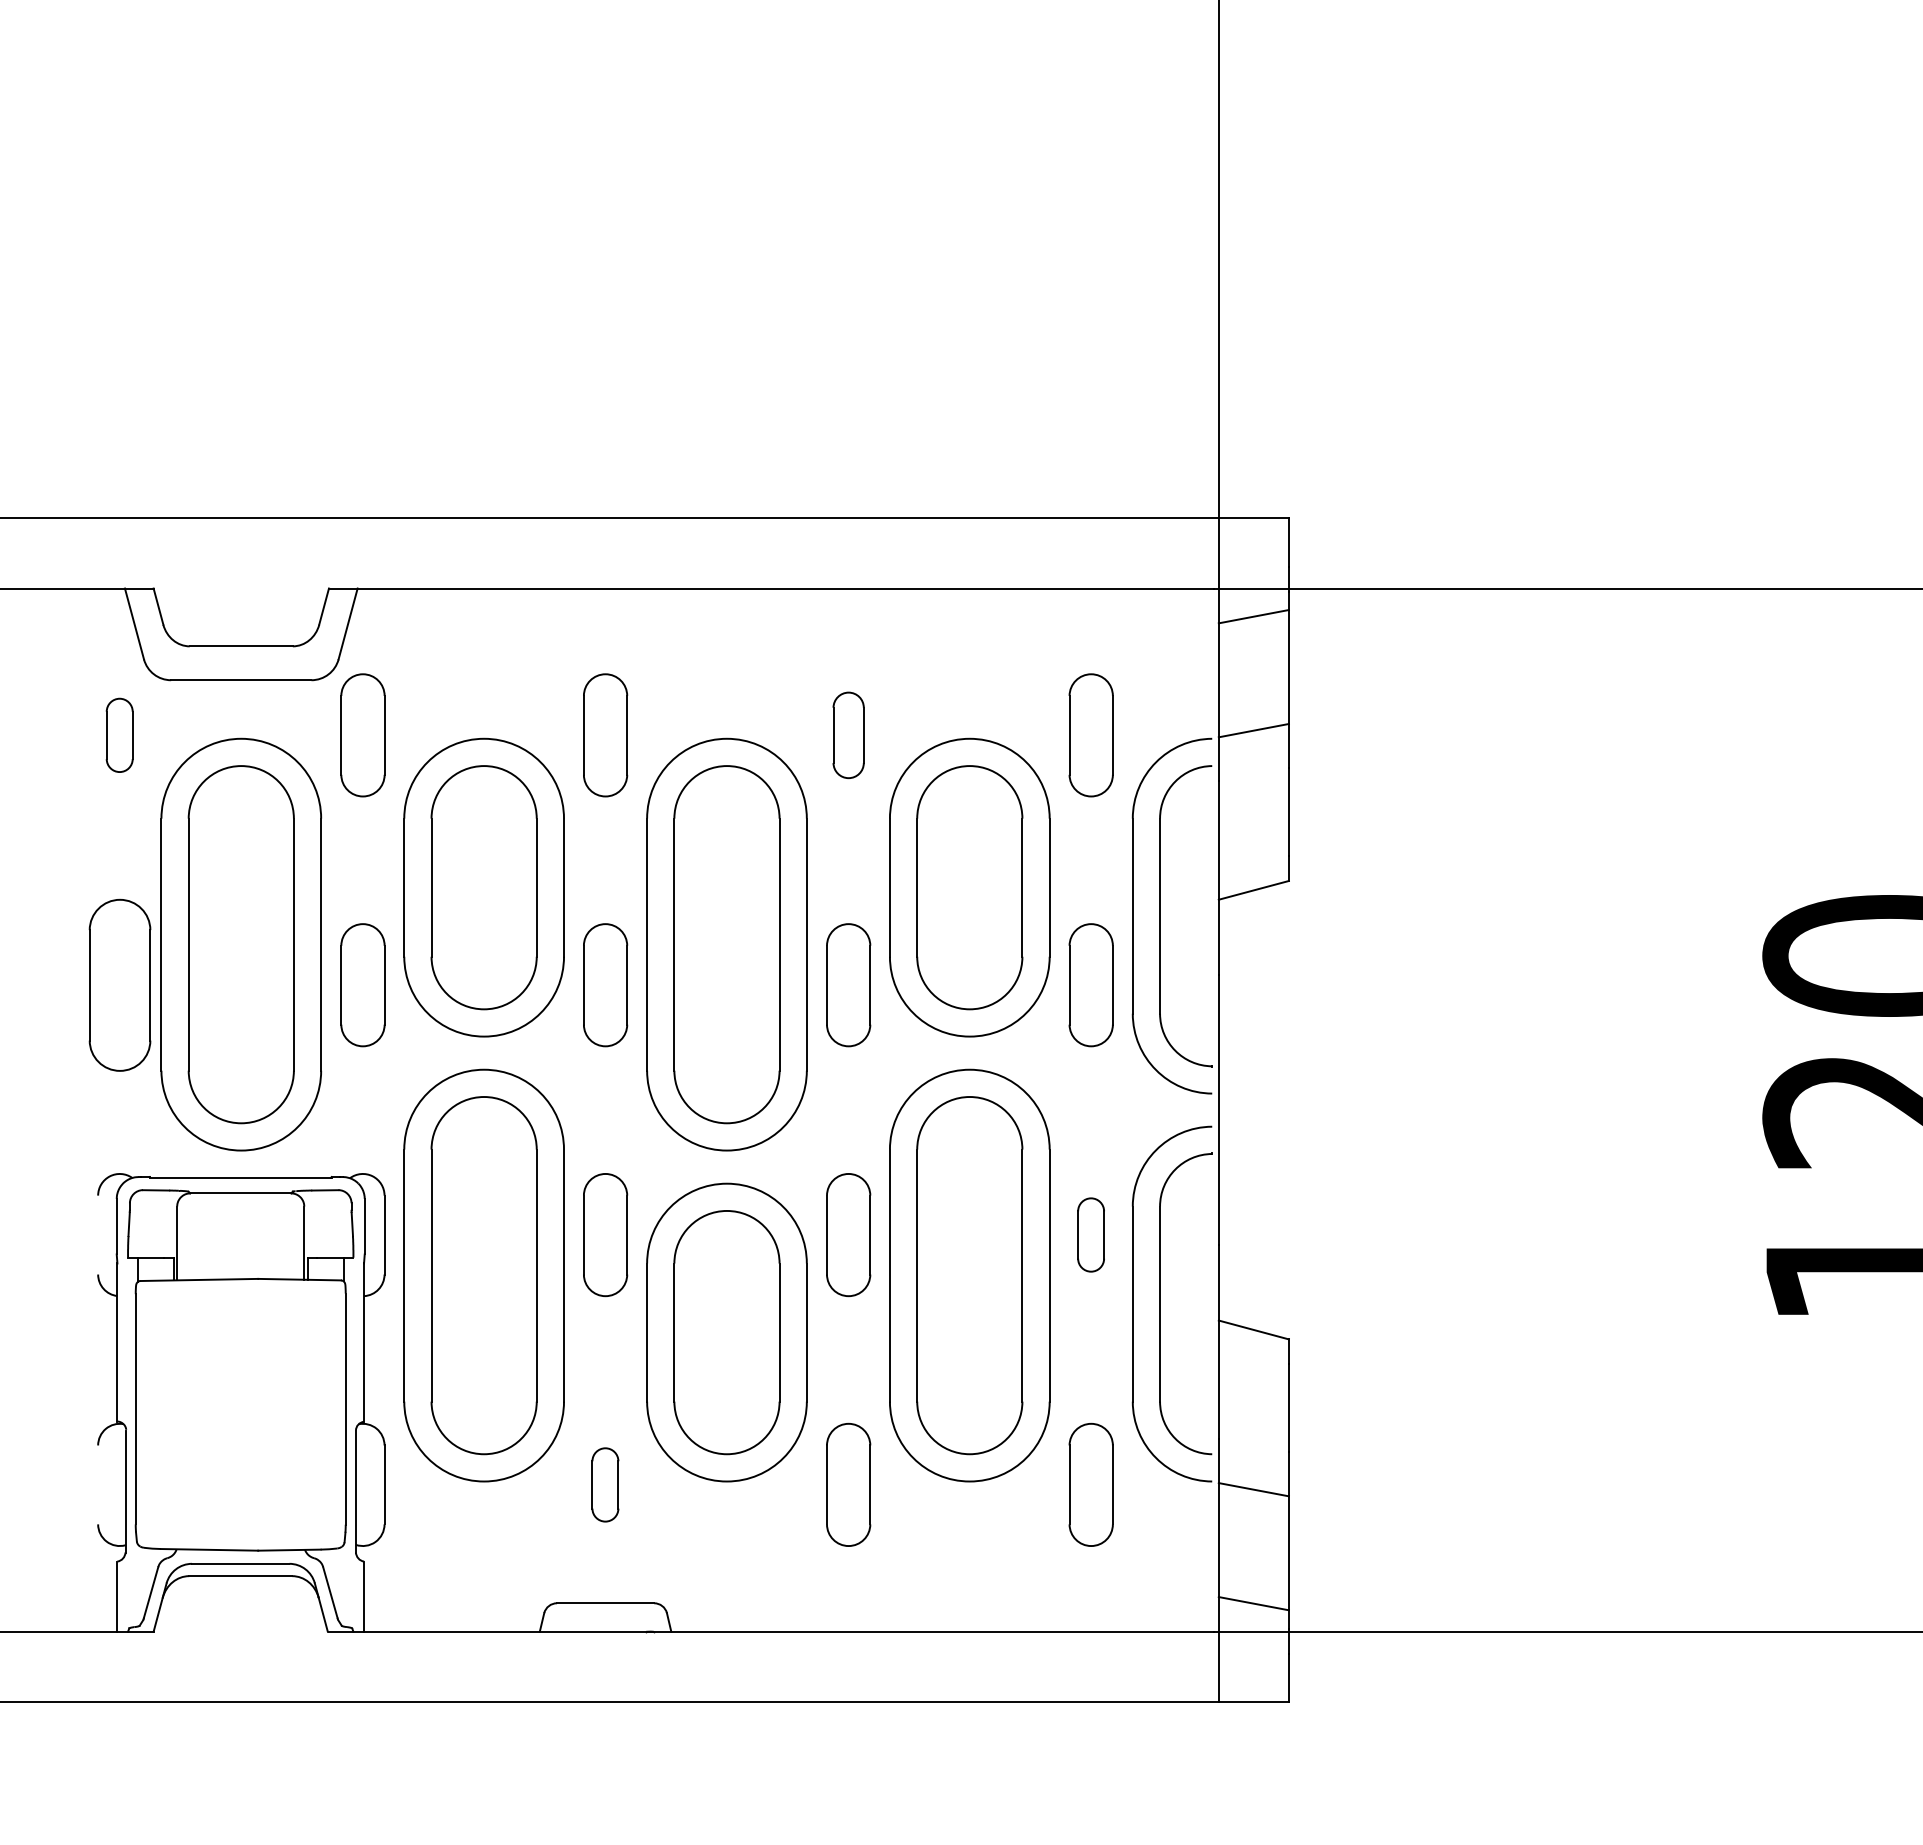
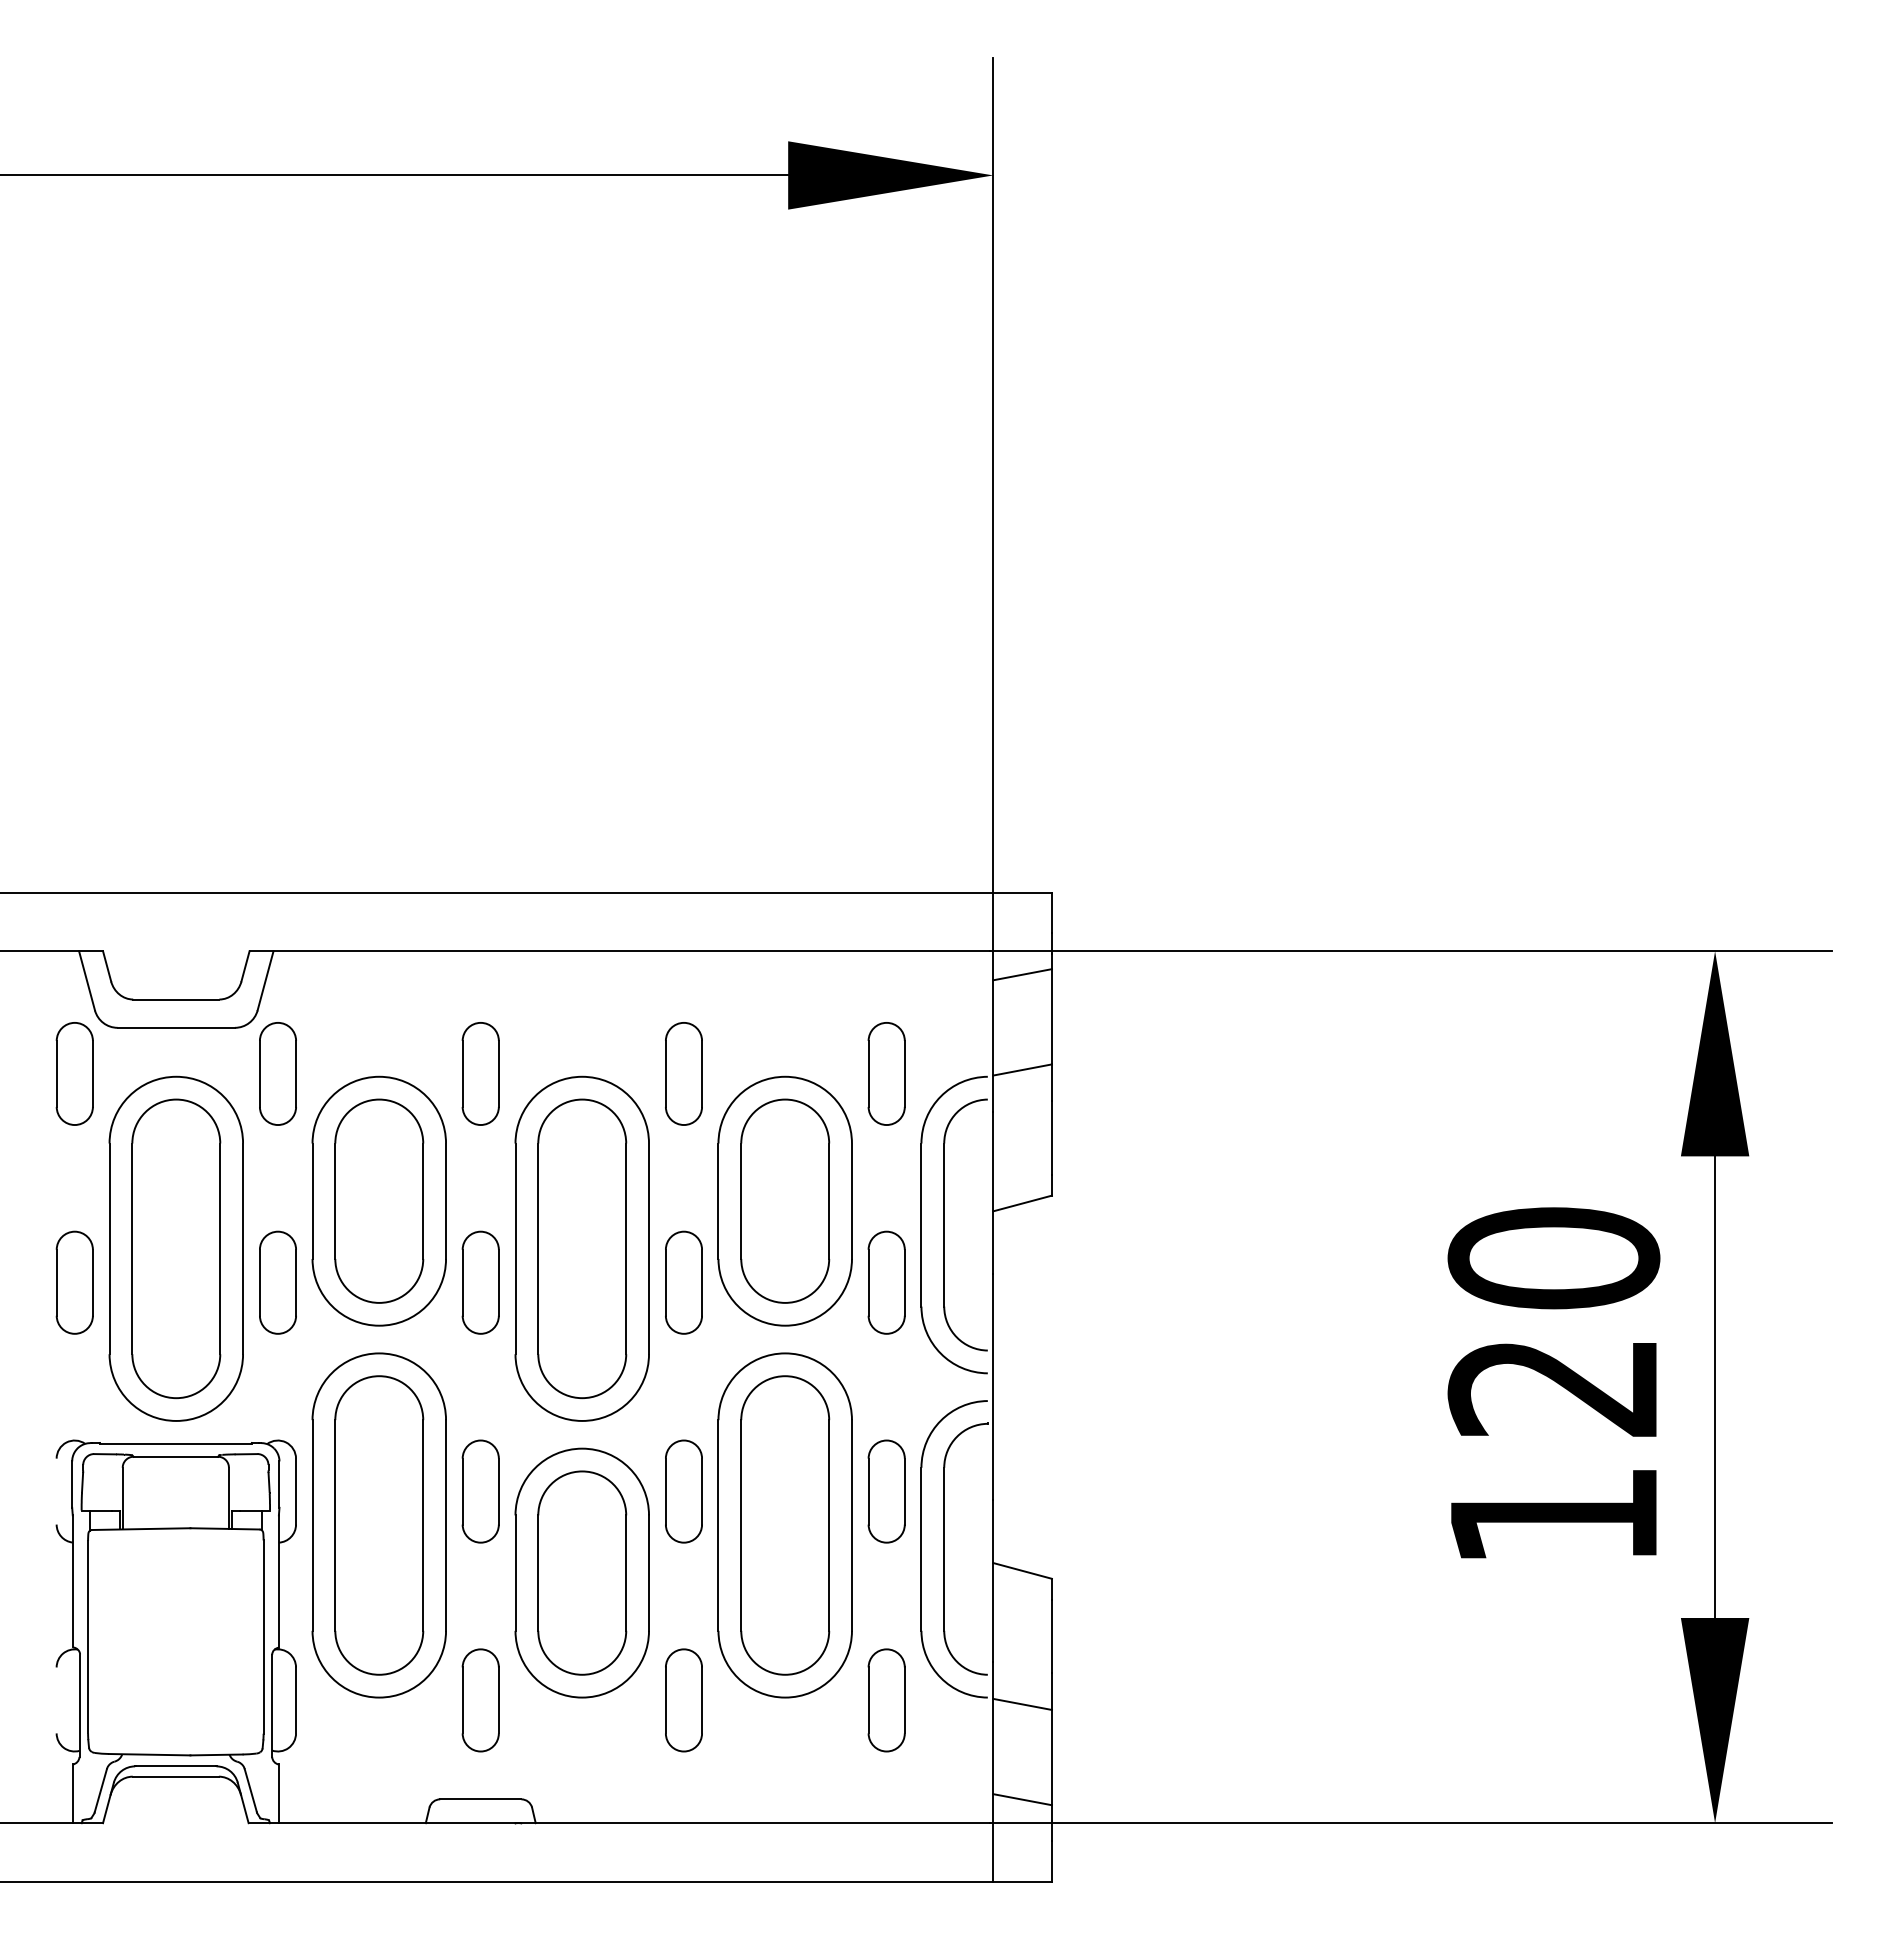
part: (119, 734) -> (74, 1073), size x1.67
part: (848, 734) -> (683, 1073), size x1.43
part: (119, 984) -> (74, 1282), size x0.71
part: (1090, 1234) -> (886, 1491), size x1.67
part: (605, 1484) -> (480, 1700), size x1.67

